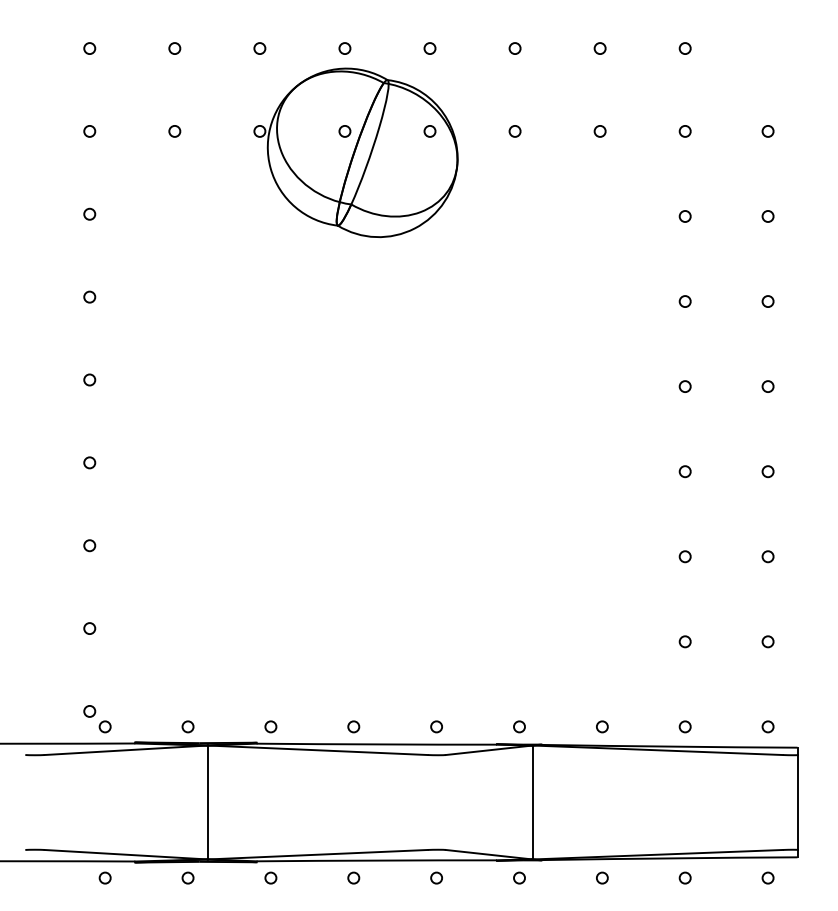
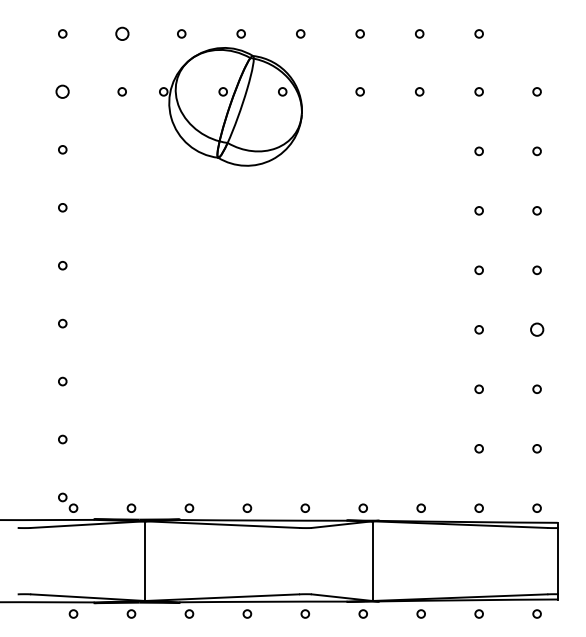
circle: (173, 47) -> (121, 33), size x1.6
circle: (89, 130) -> (62, 91), size x1.6
part: (355, 152) -> (230, 106), moved
circle: (767, 471) -> (536, 329), size x1.6

